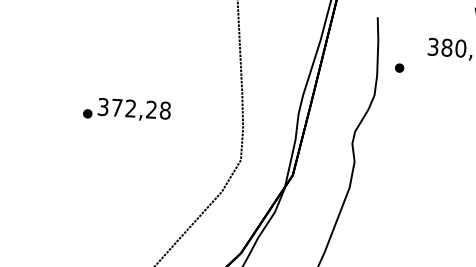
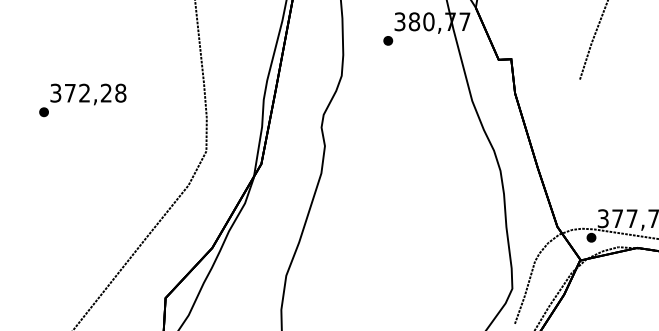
part: (399, 67) -> (388, 40), moved
text: (134, 110) -> (88, 94), moved

